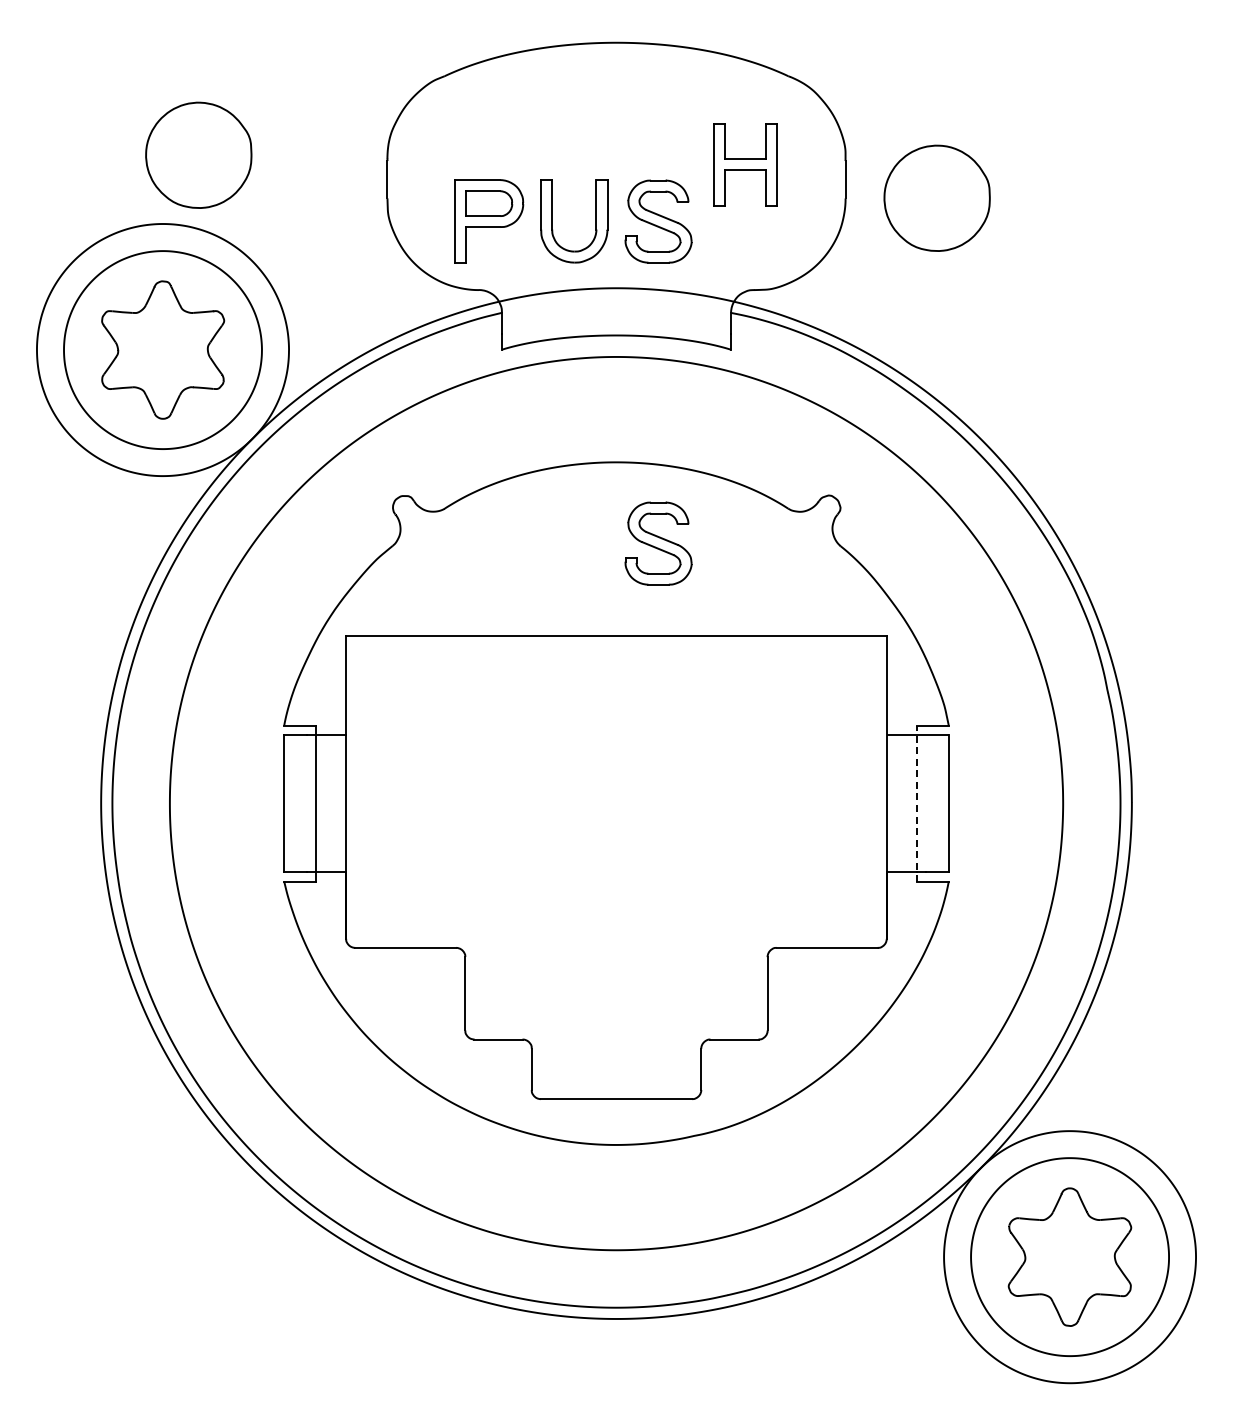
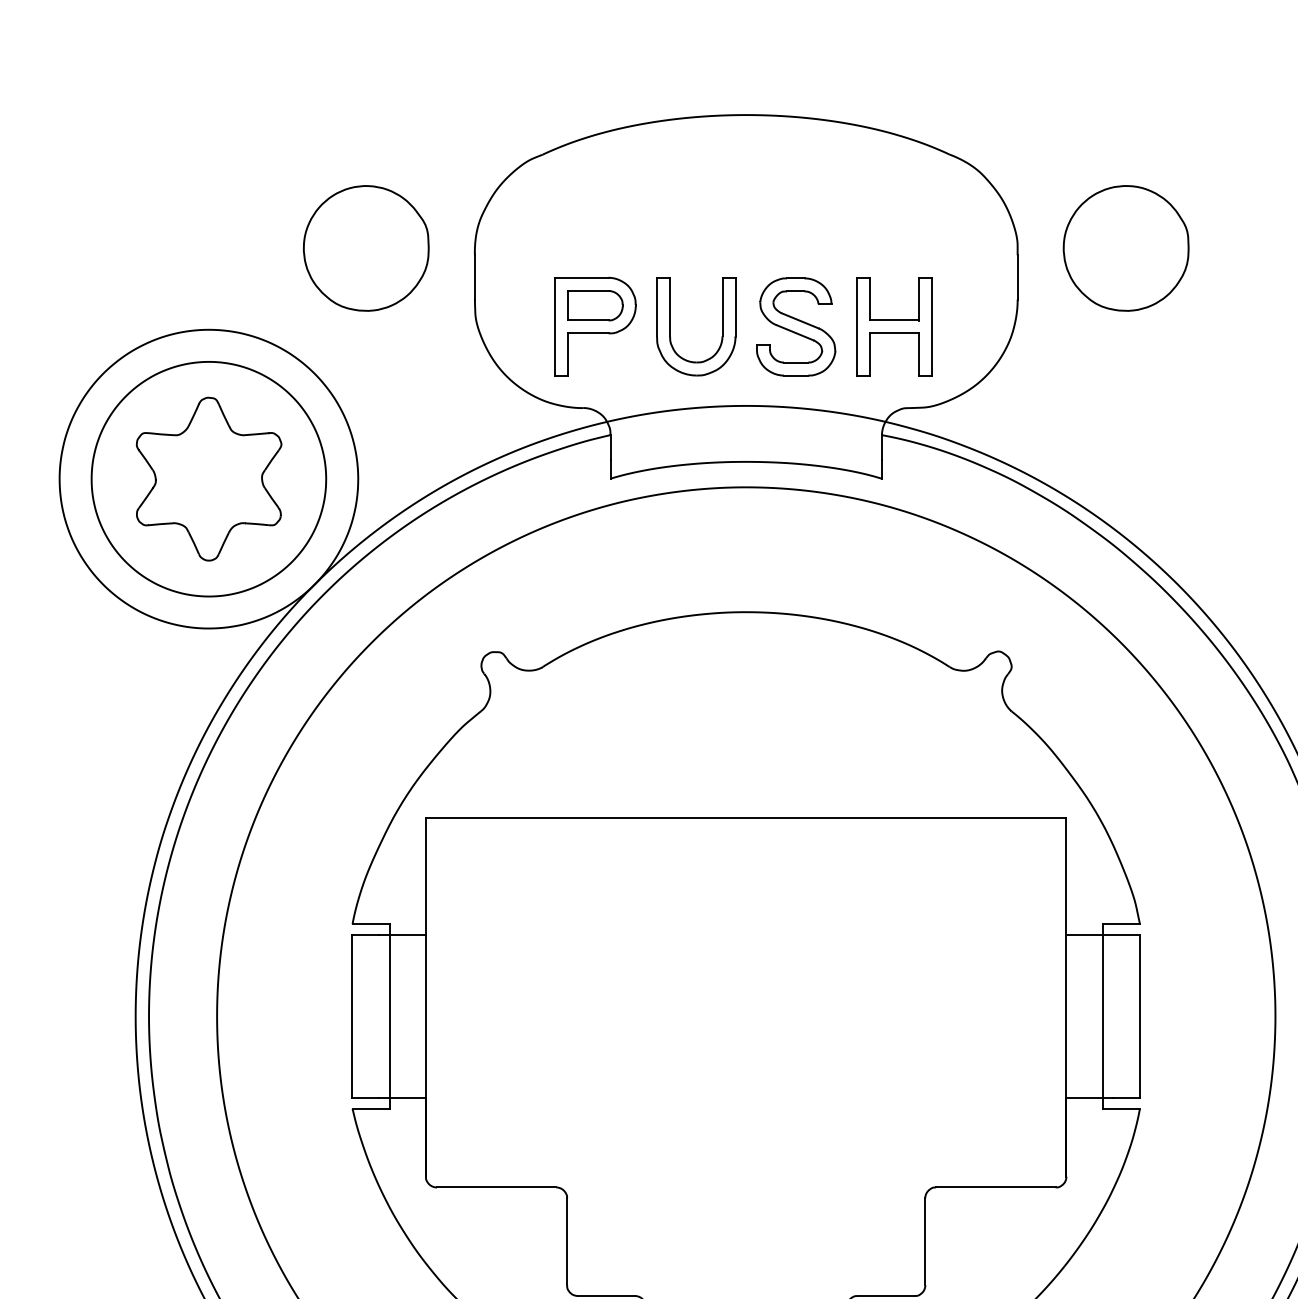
part: (198, 154) -> (365, 247), moved
part: (745, 164) -> (894, 326), moved
part: (936, 197) -> (1125, 247), moved
part: (658, 543) -> (796, 708), removed
line: (917, 803) -> (1102, 1016), dashed -> solid

